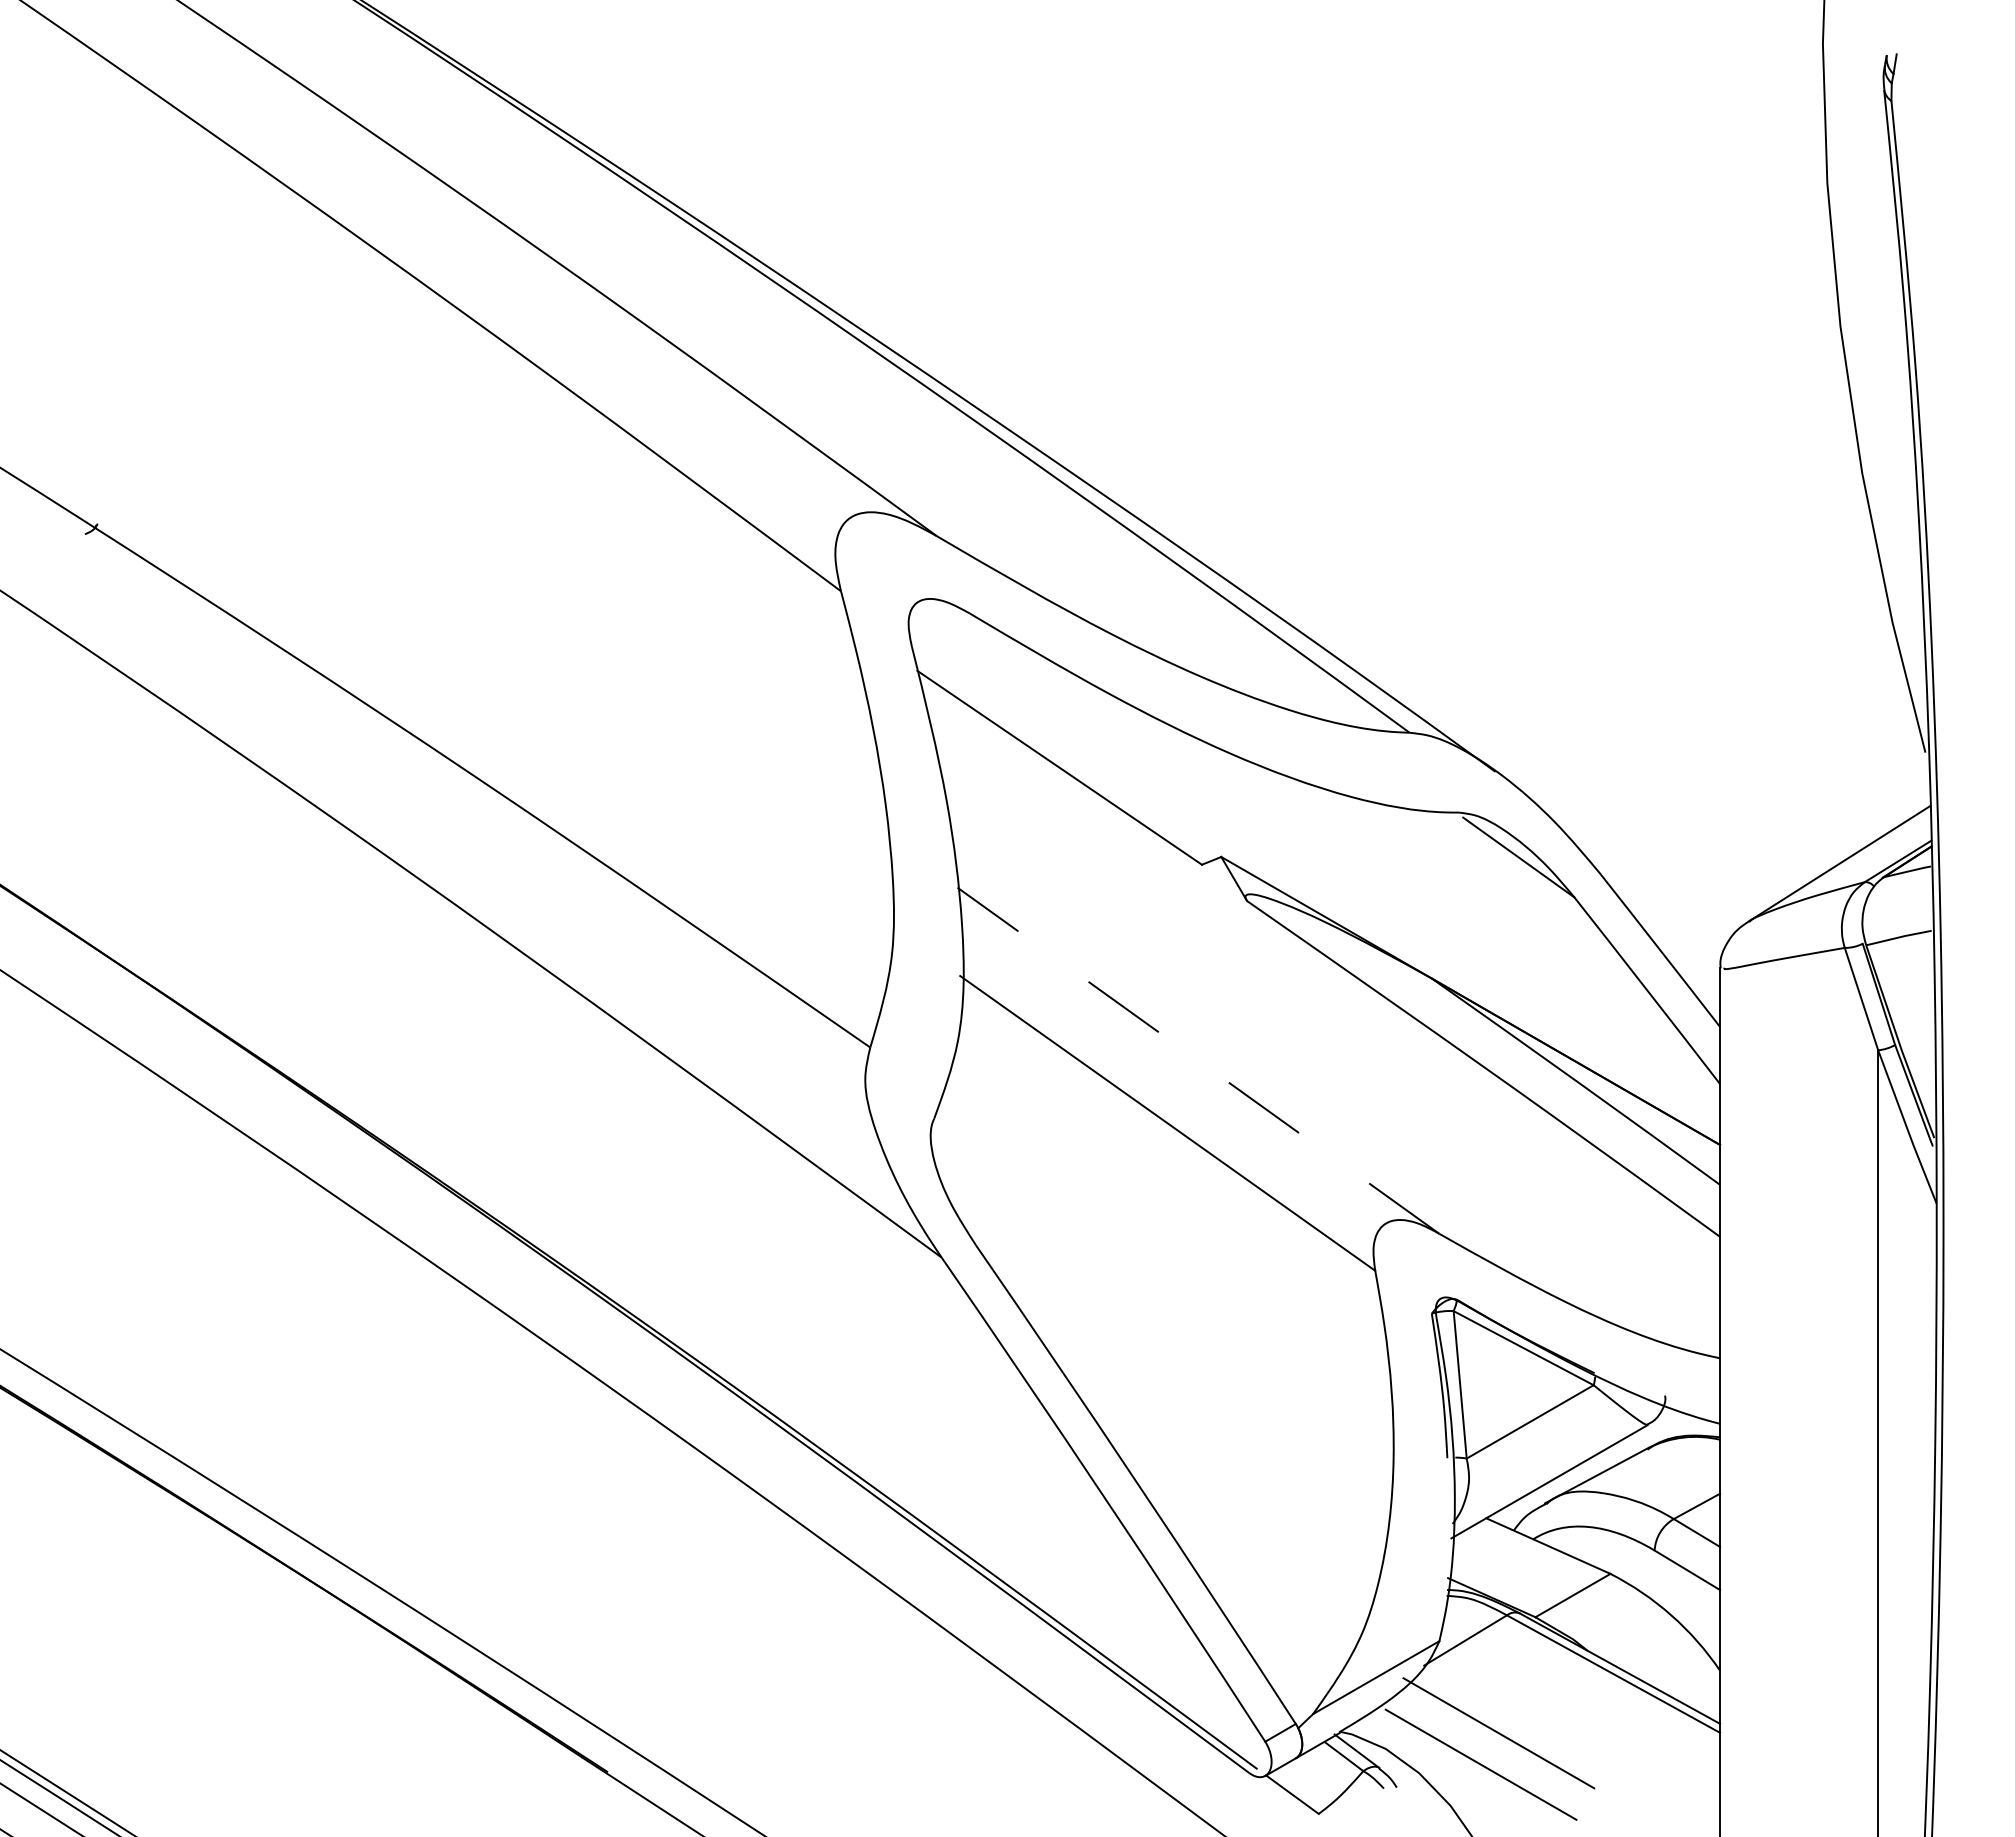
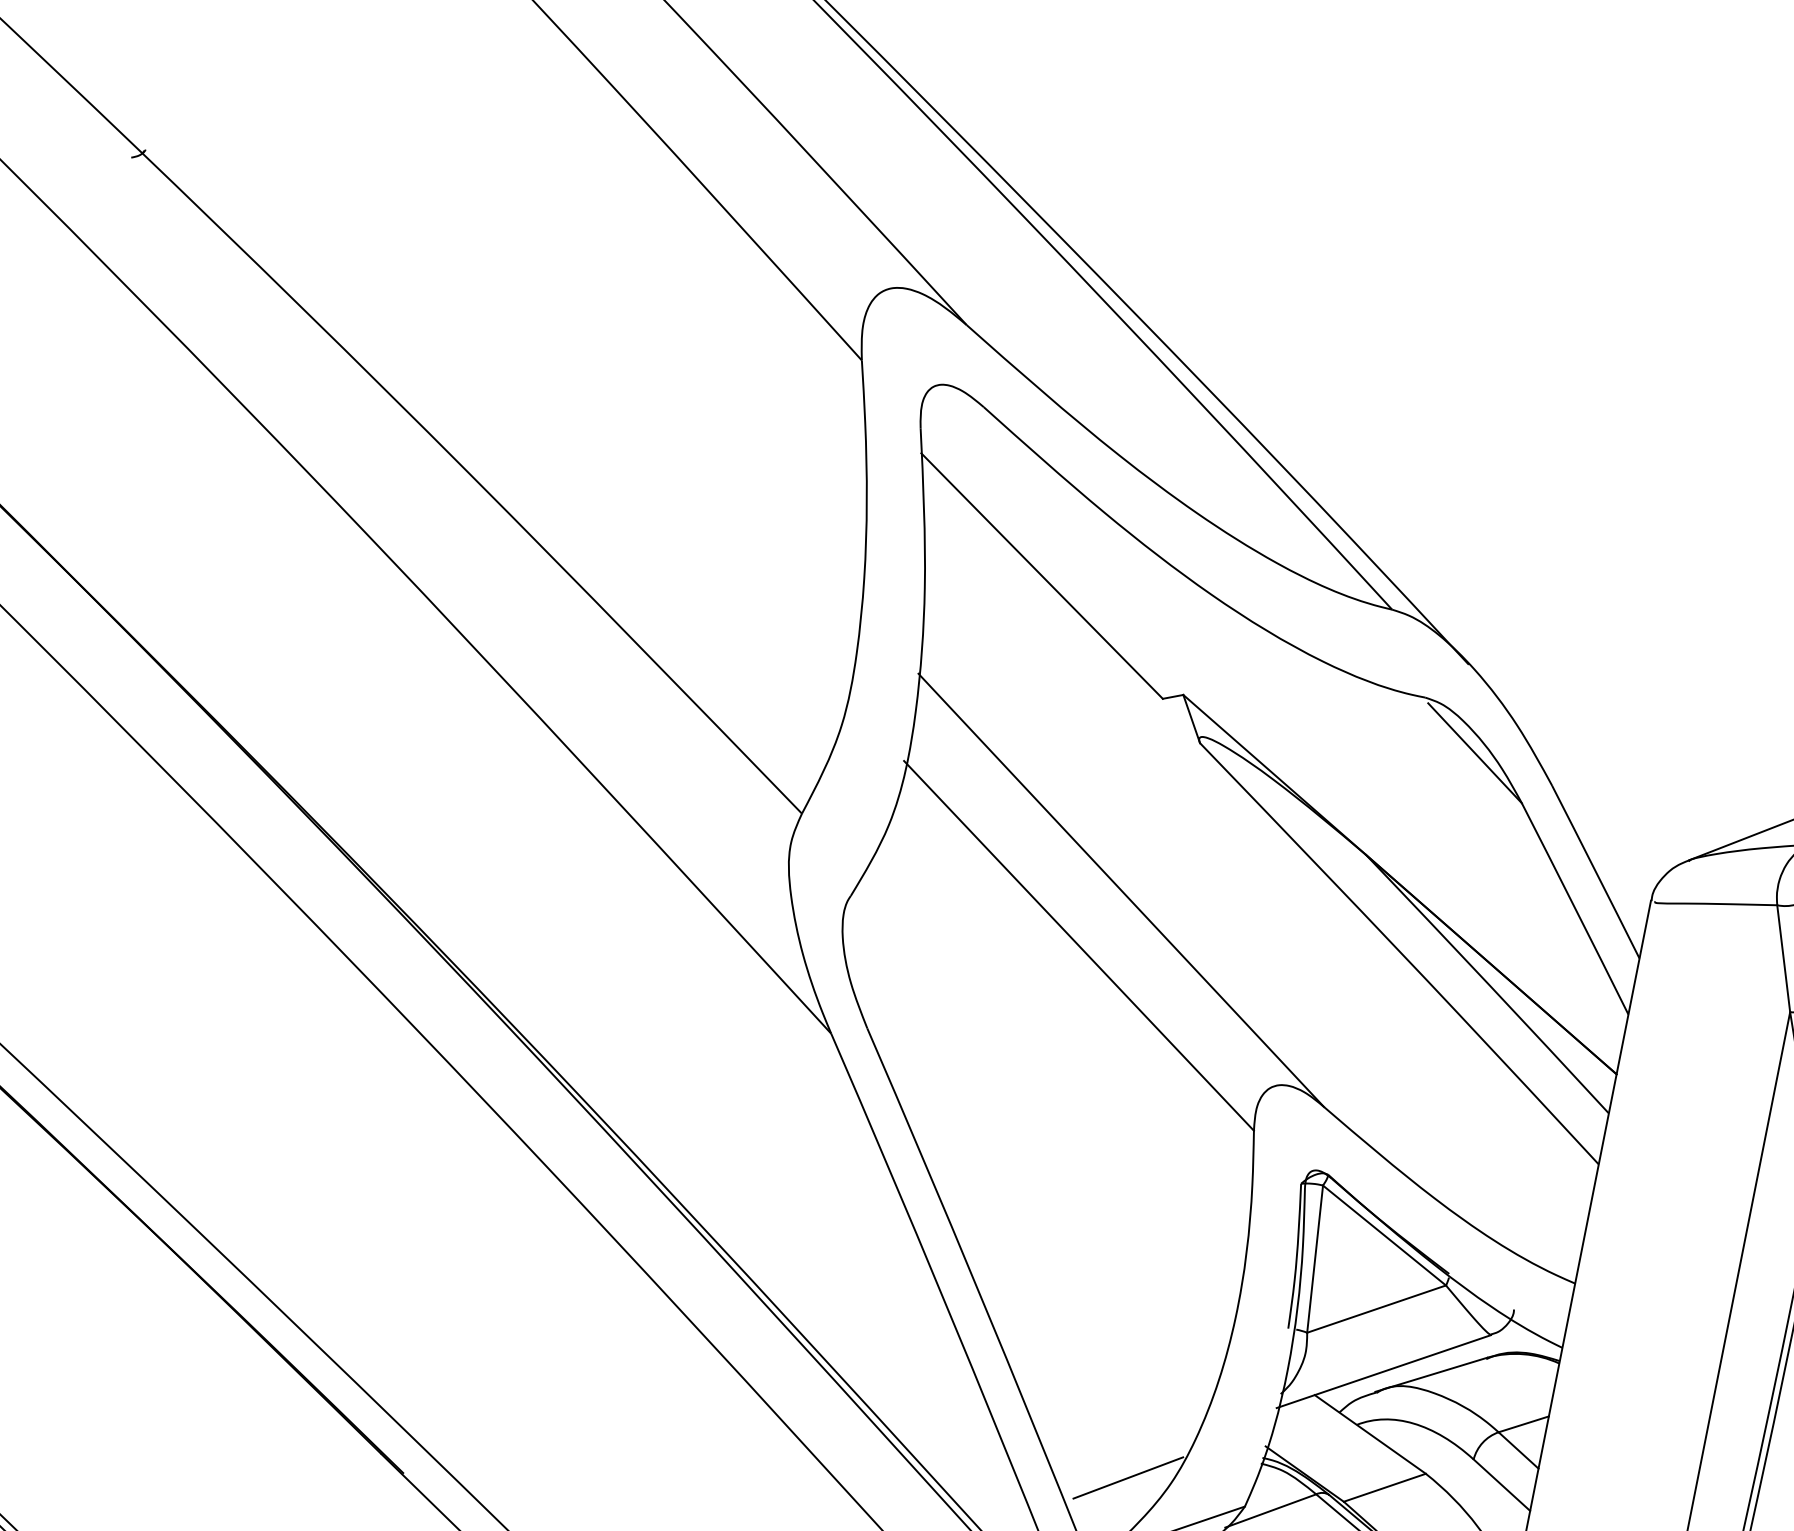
line: (1198, 1060) -> (1121, 890), dashed -> solid
line: (1319, 1635) -> (1128, 1477), added

